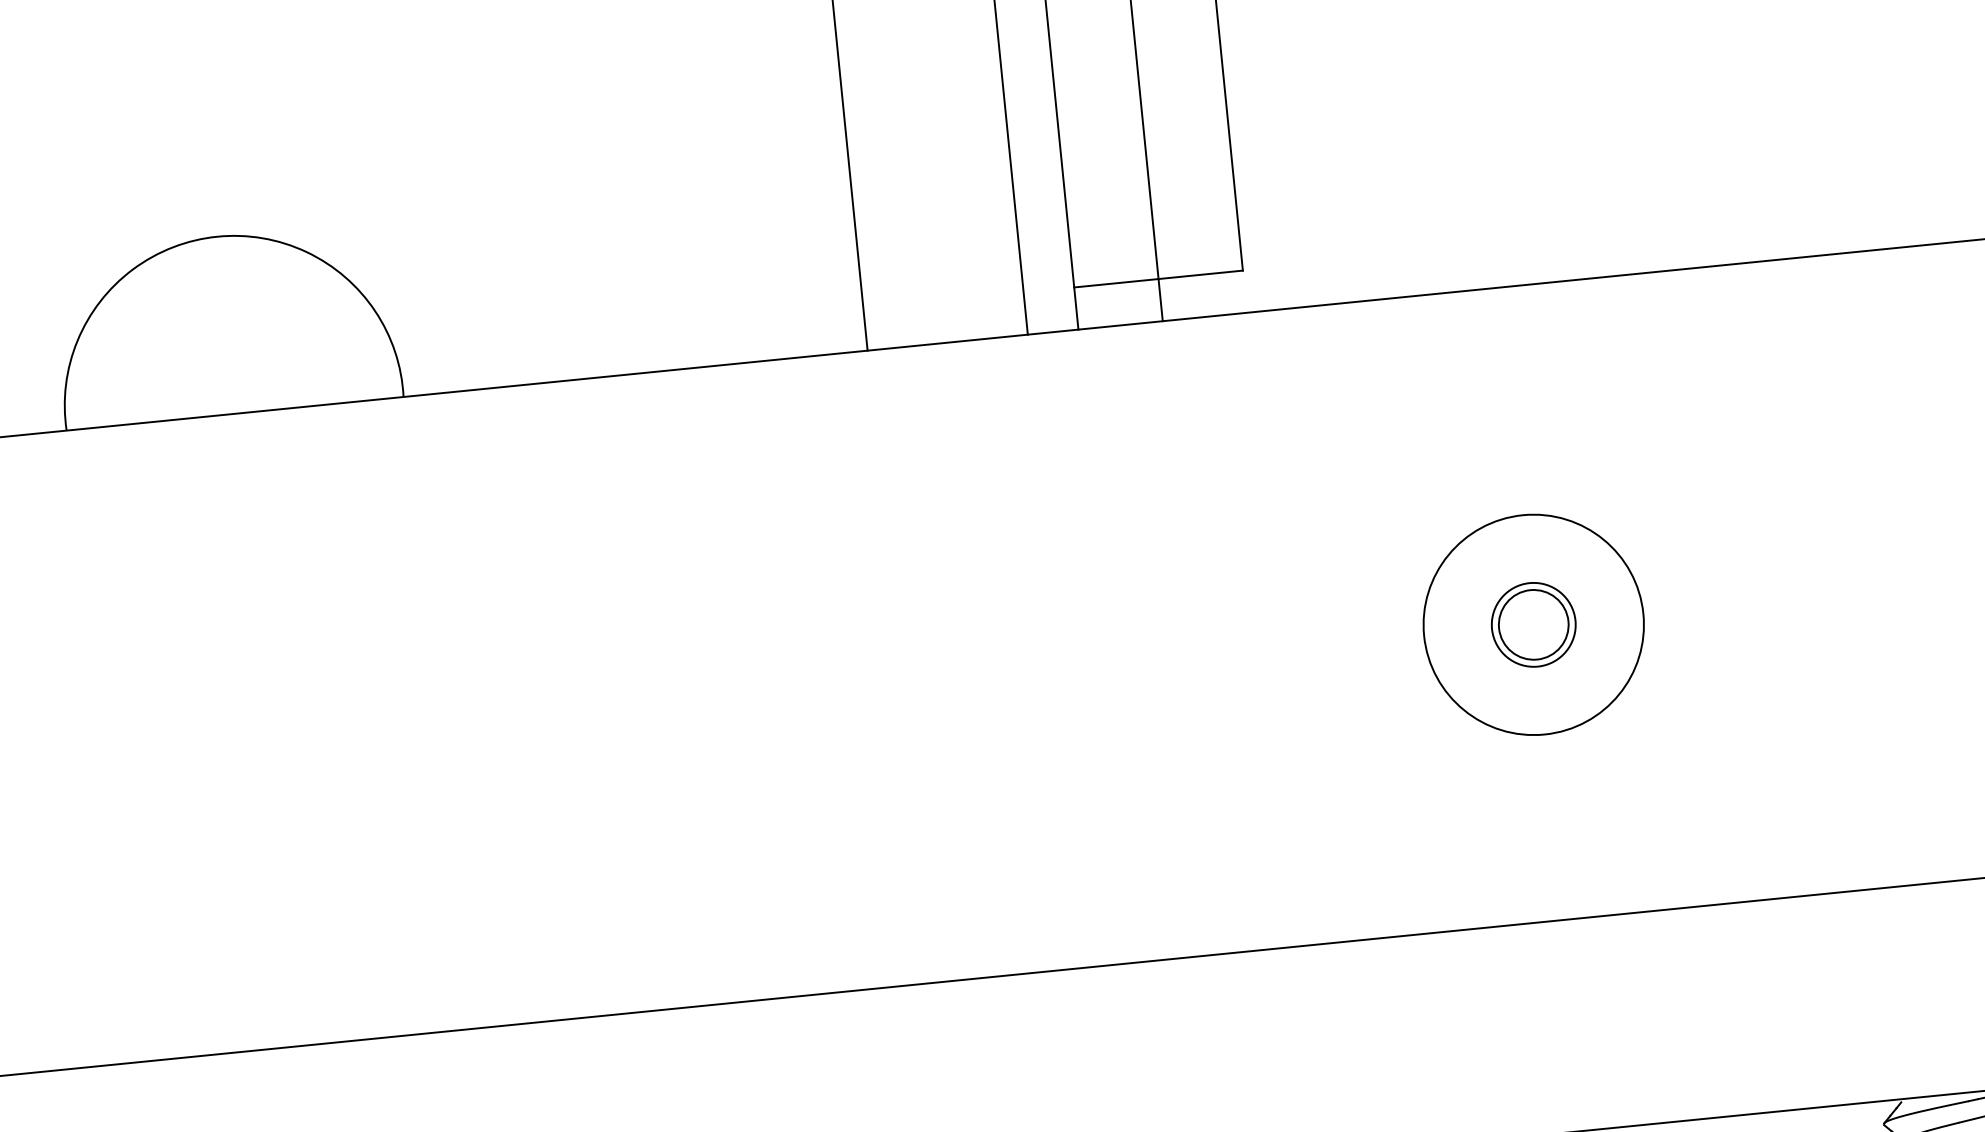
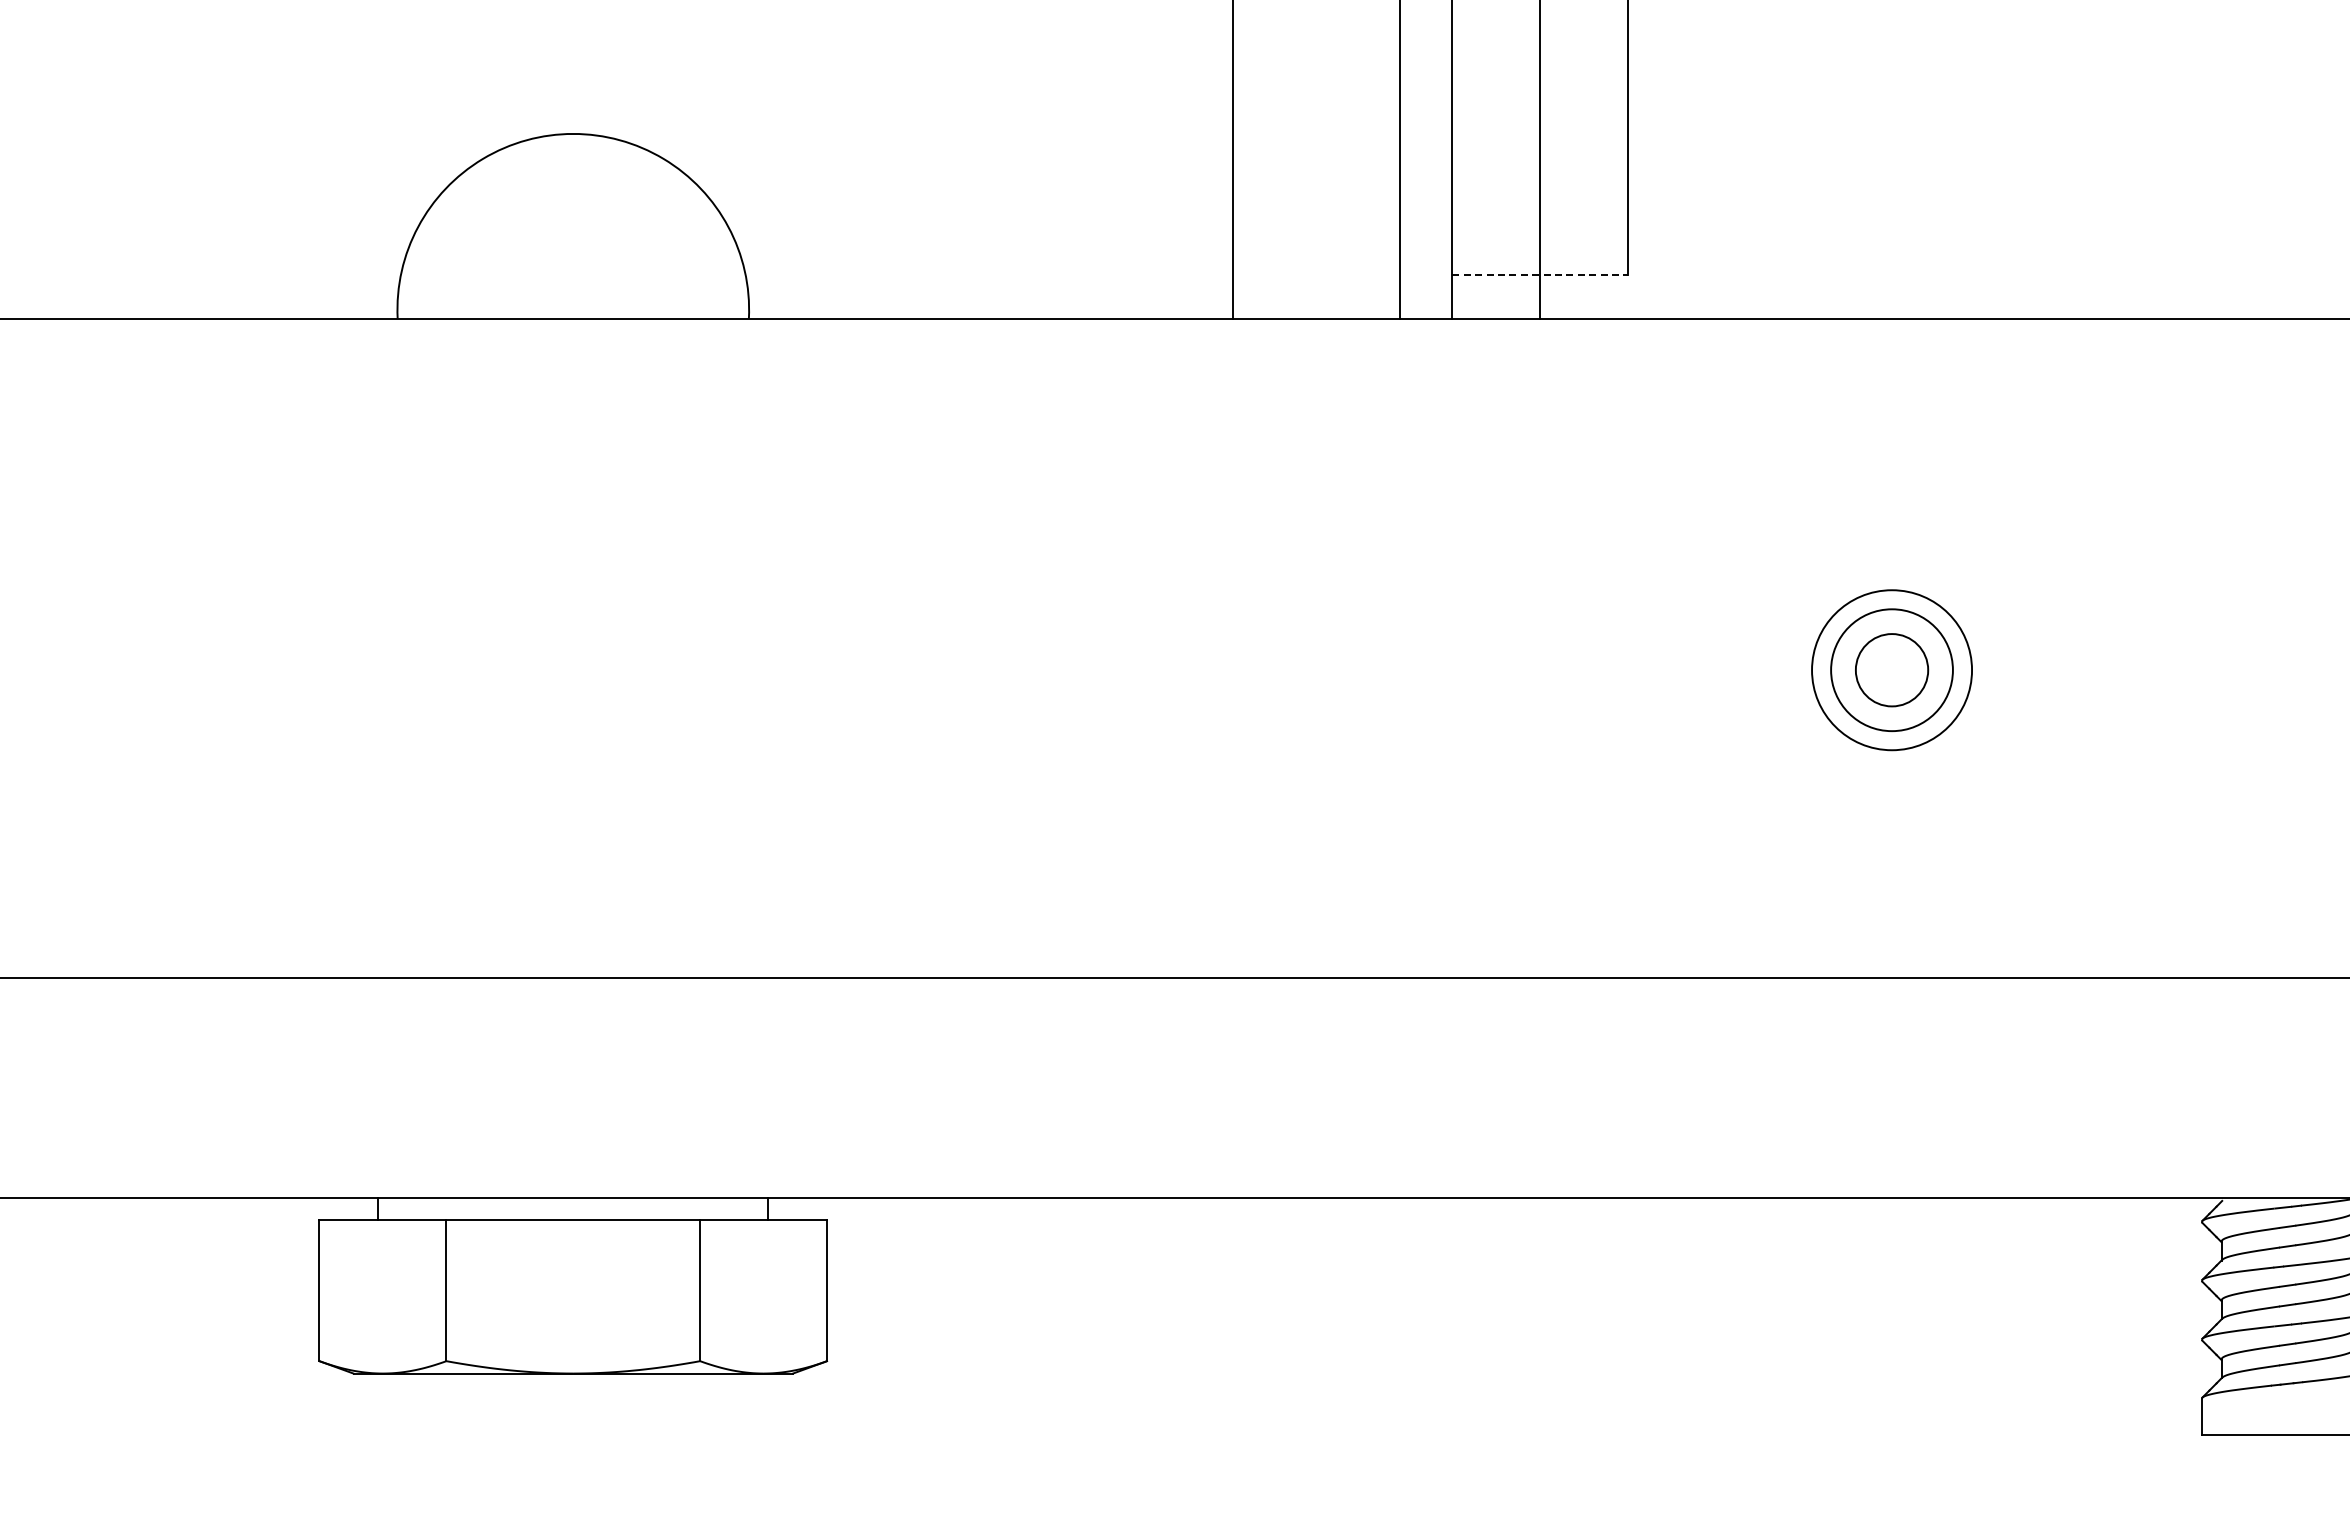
line: (1158, 278) -> (1540, 274), solid -> dashed
circle: (1533, 624) -> (1891, 669), size x0.7
circle: (1533, 624) -> (1891, 669), size x1.4

